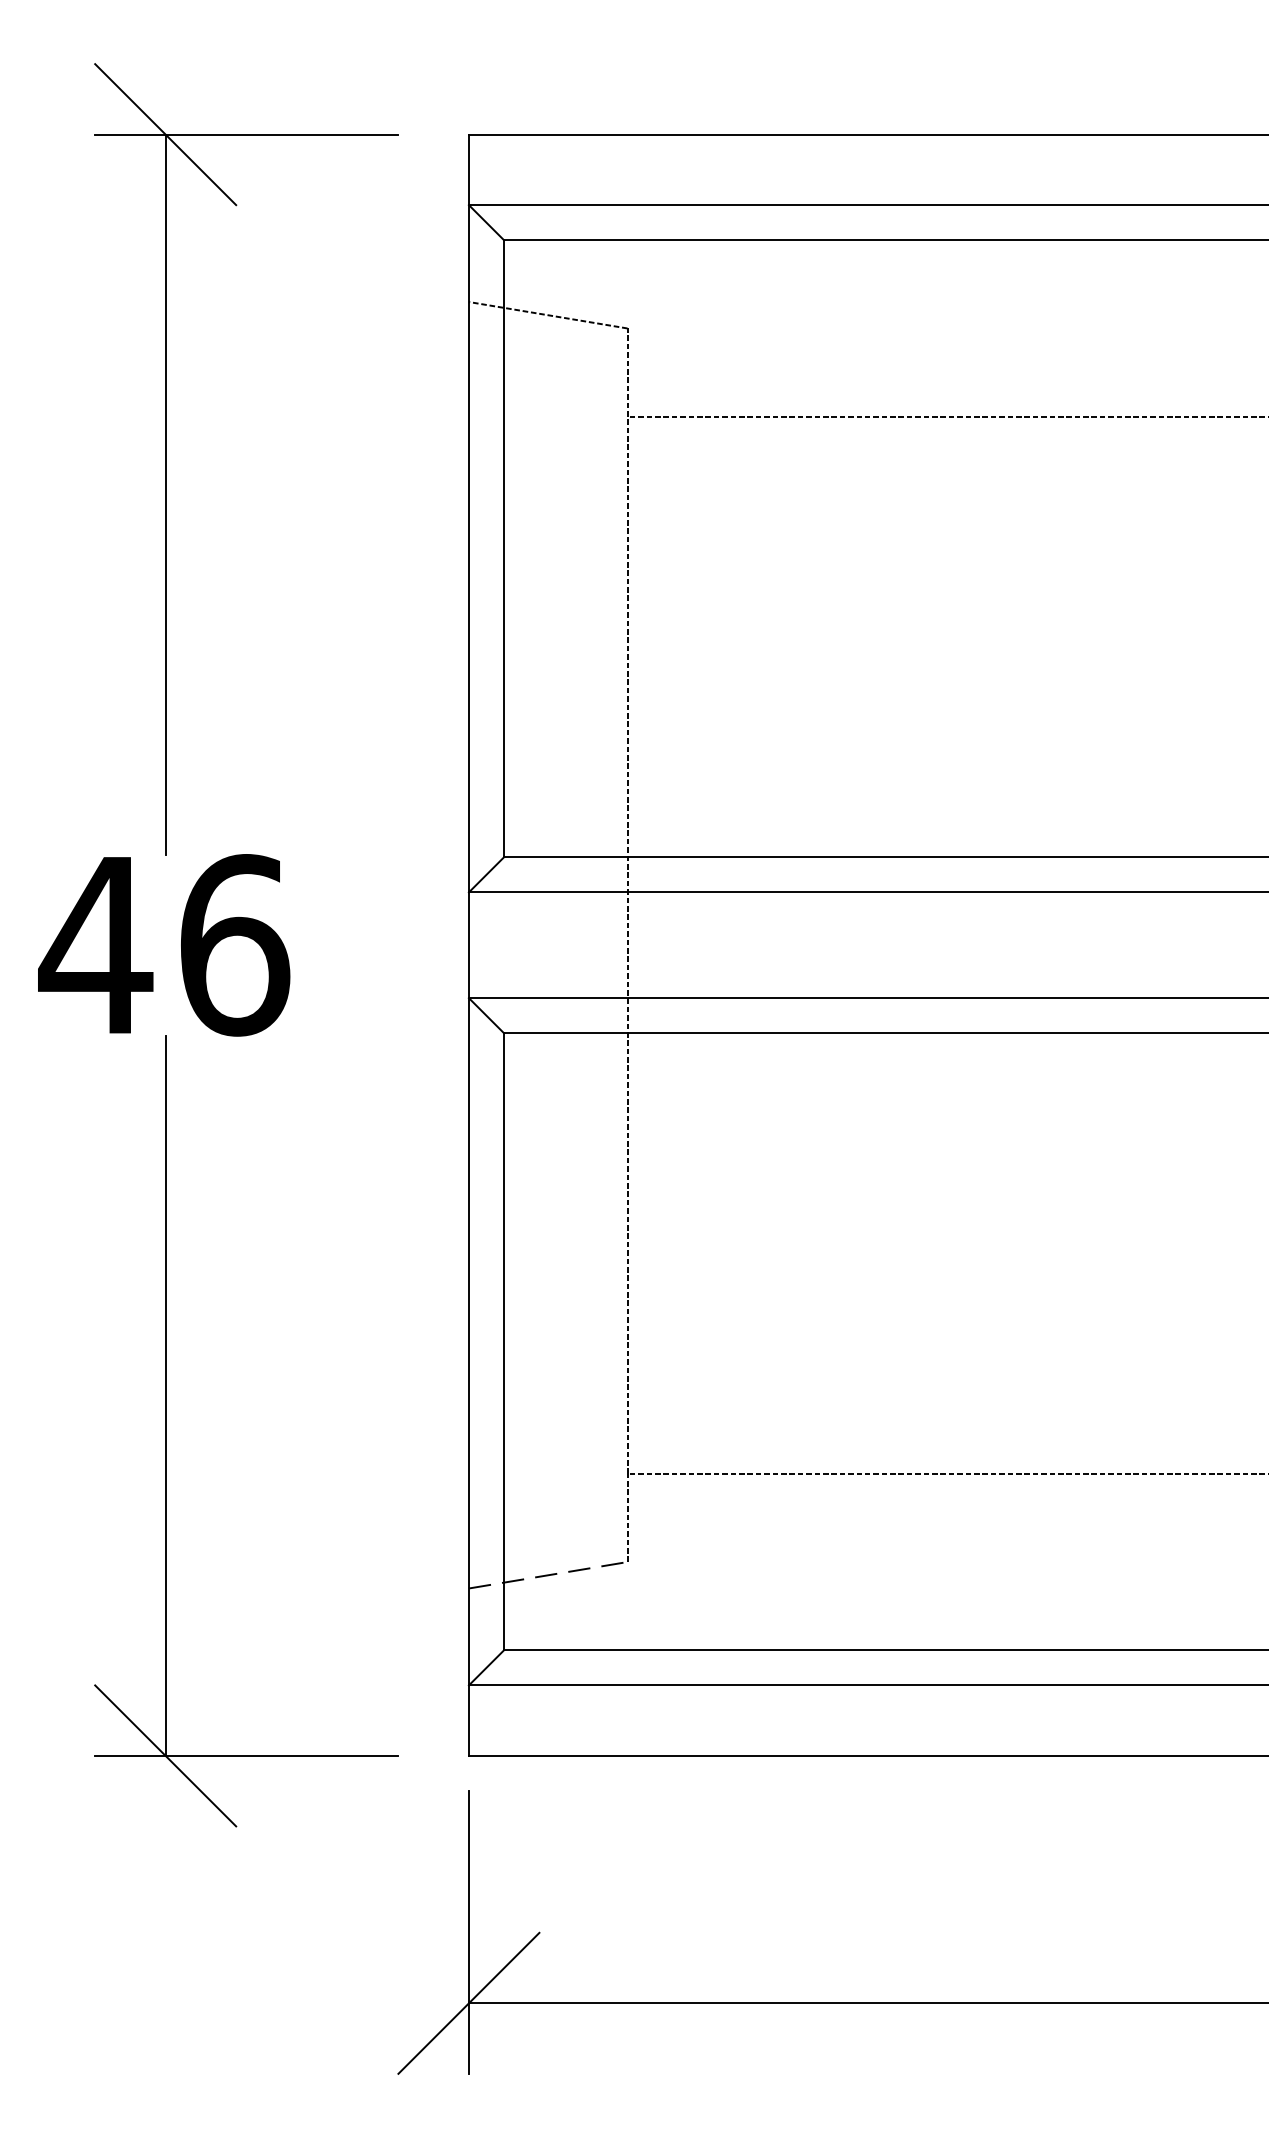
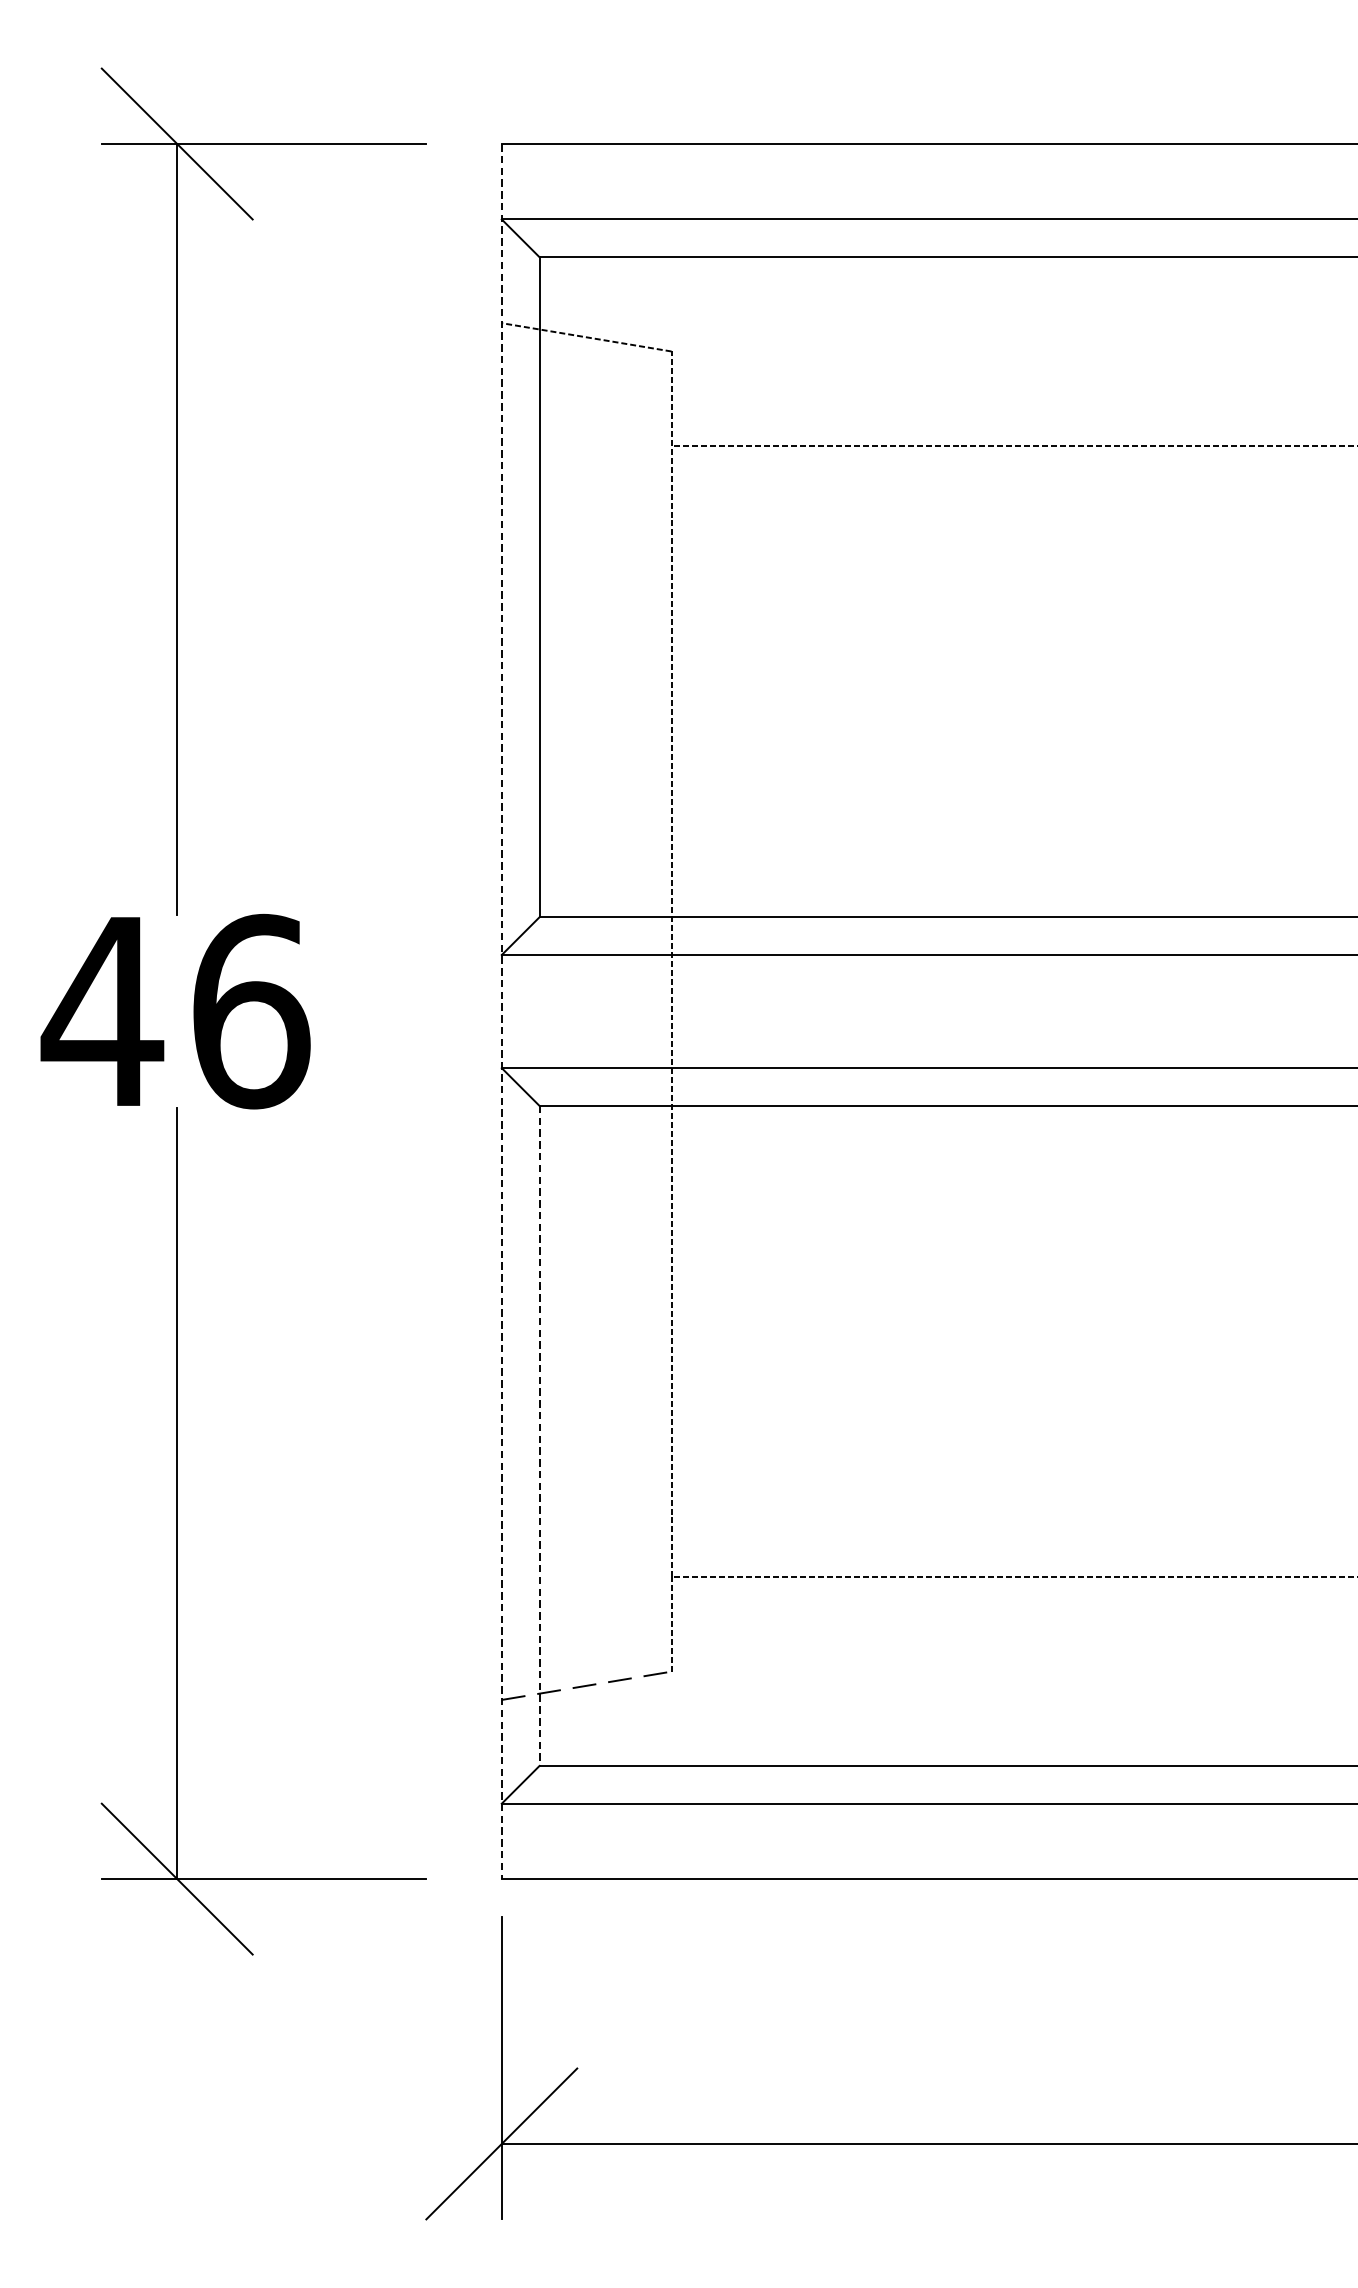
line: (468, 945) -> (501, 1011), solid -> dashed
line: (504, 1342) -> (539, 1436), solid -> dashed

